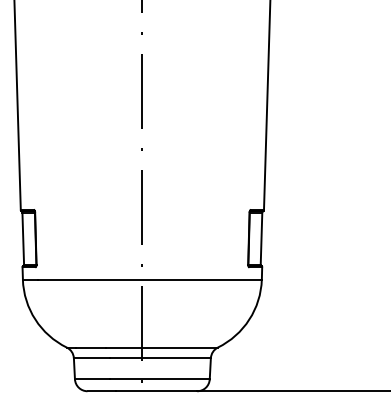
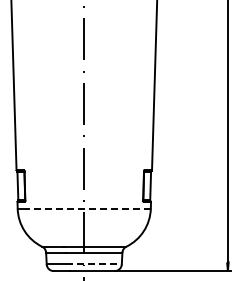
line: (148, 278) -> (87, 208), solid -> dashed
line: (160, 379) -> (94, 264), solid -> dashed

